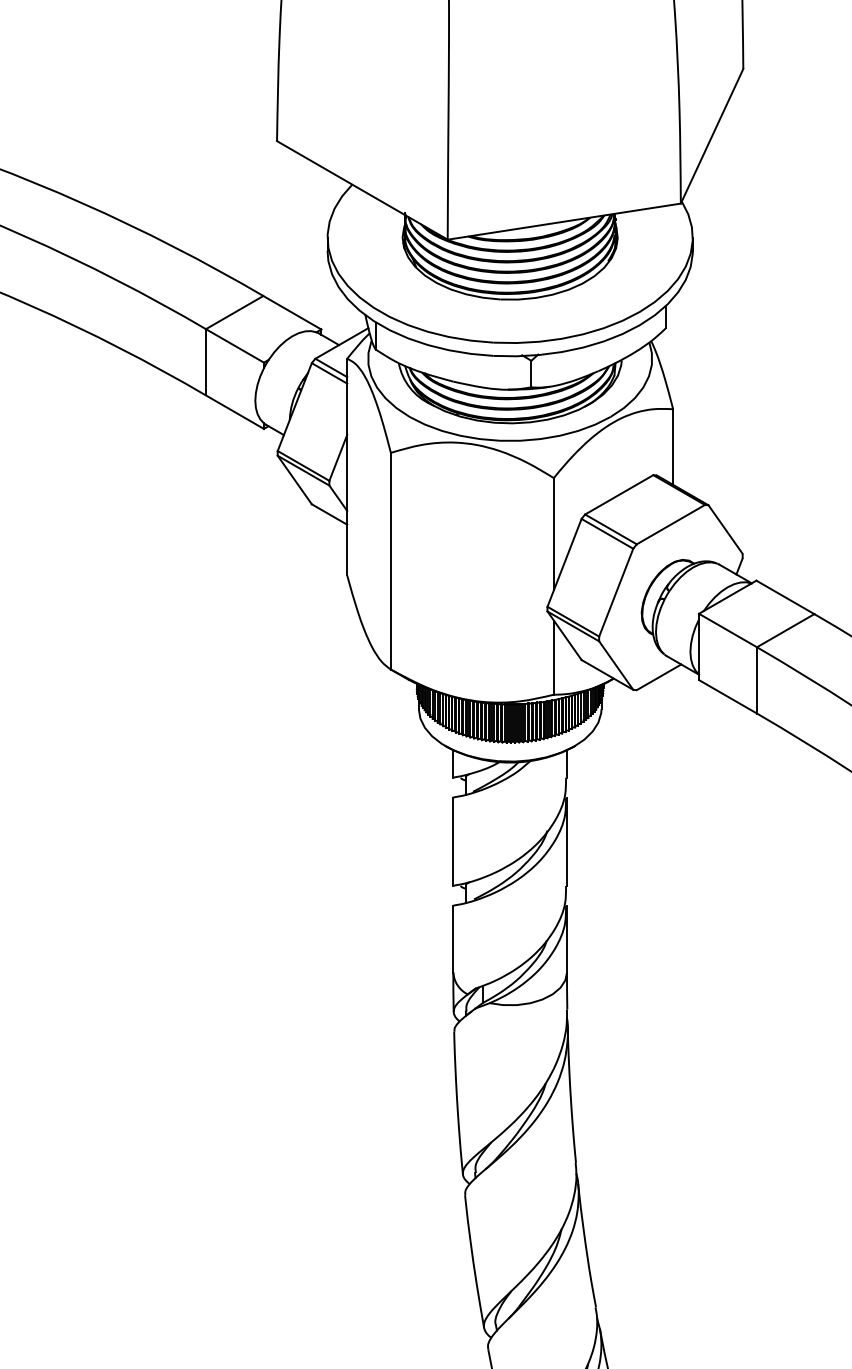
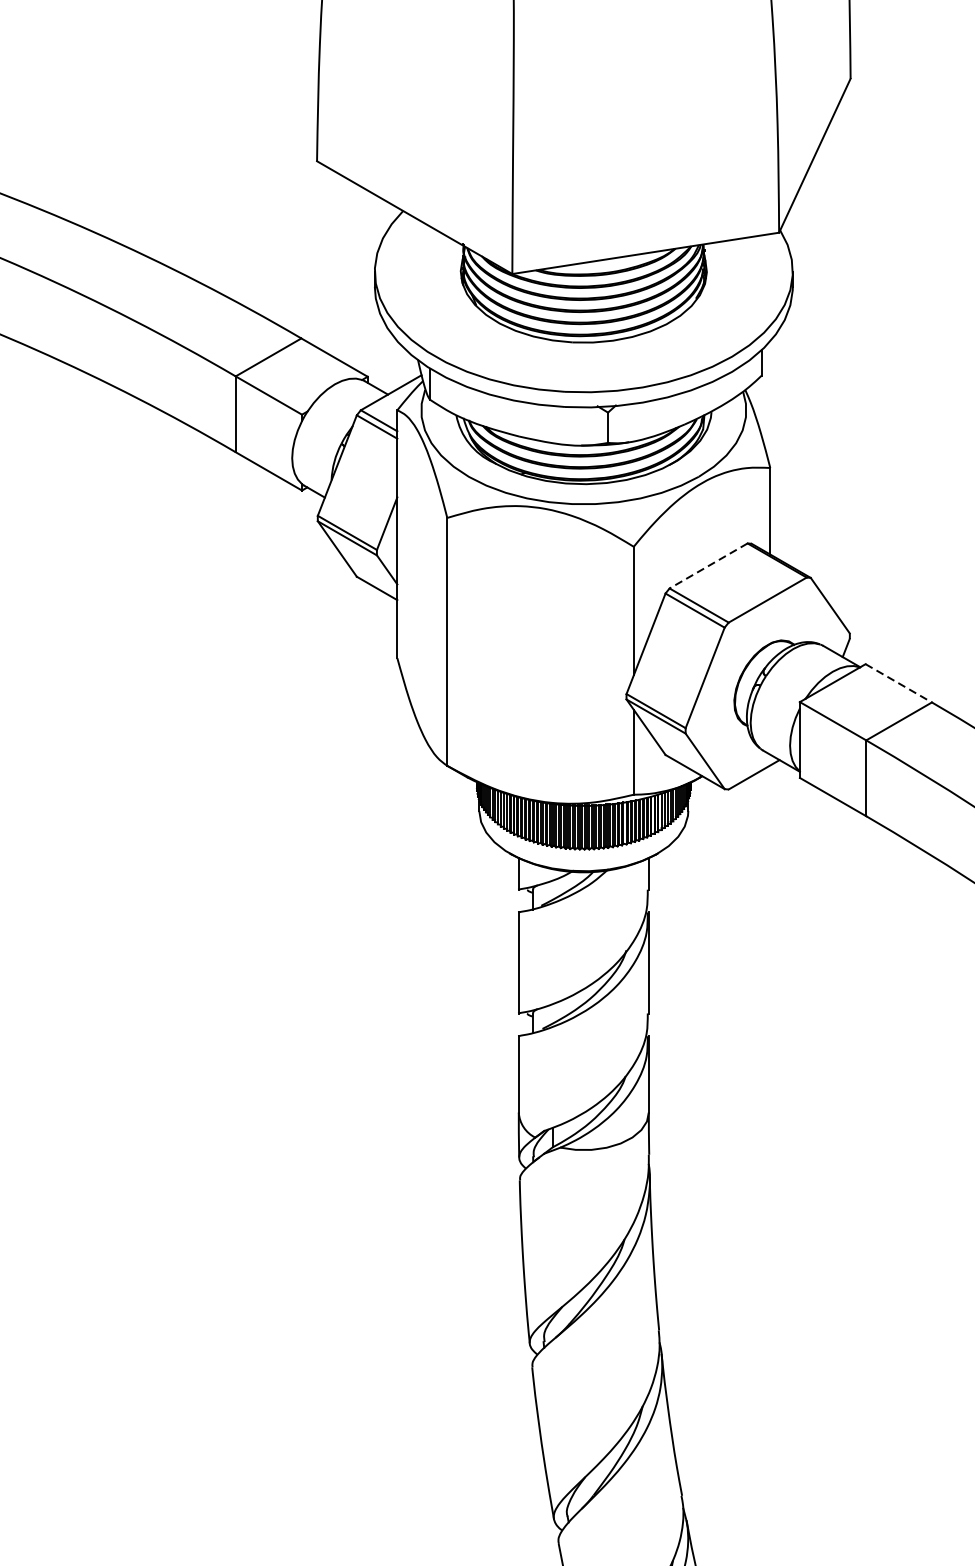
line: (618, 495) -> (707, 566), solid -> dashed
line: (785, 597) -> (898, 683), solid -> dashed

